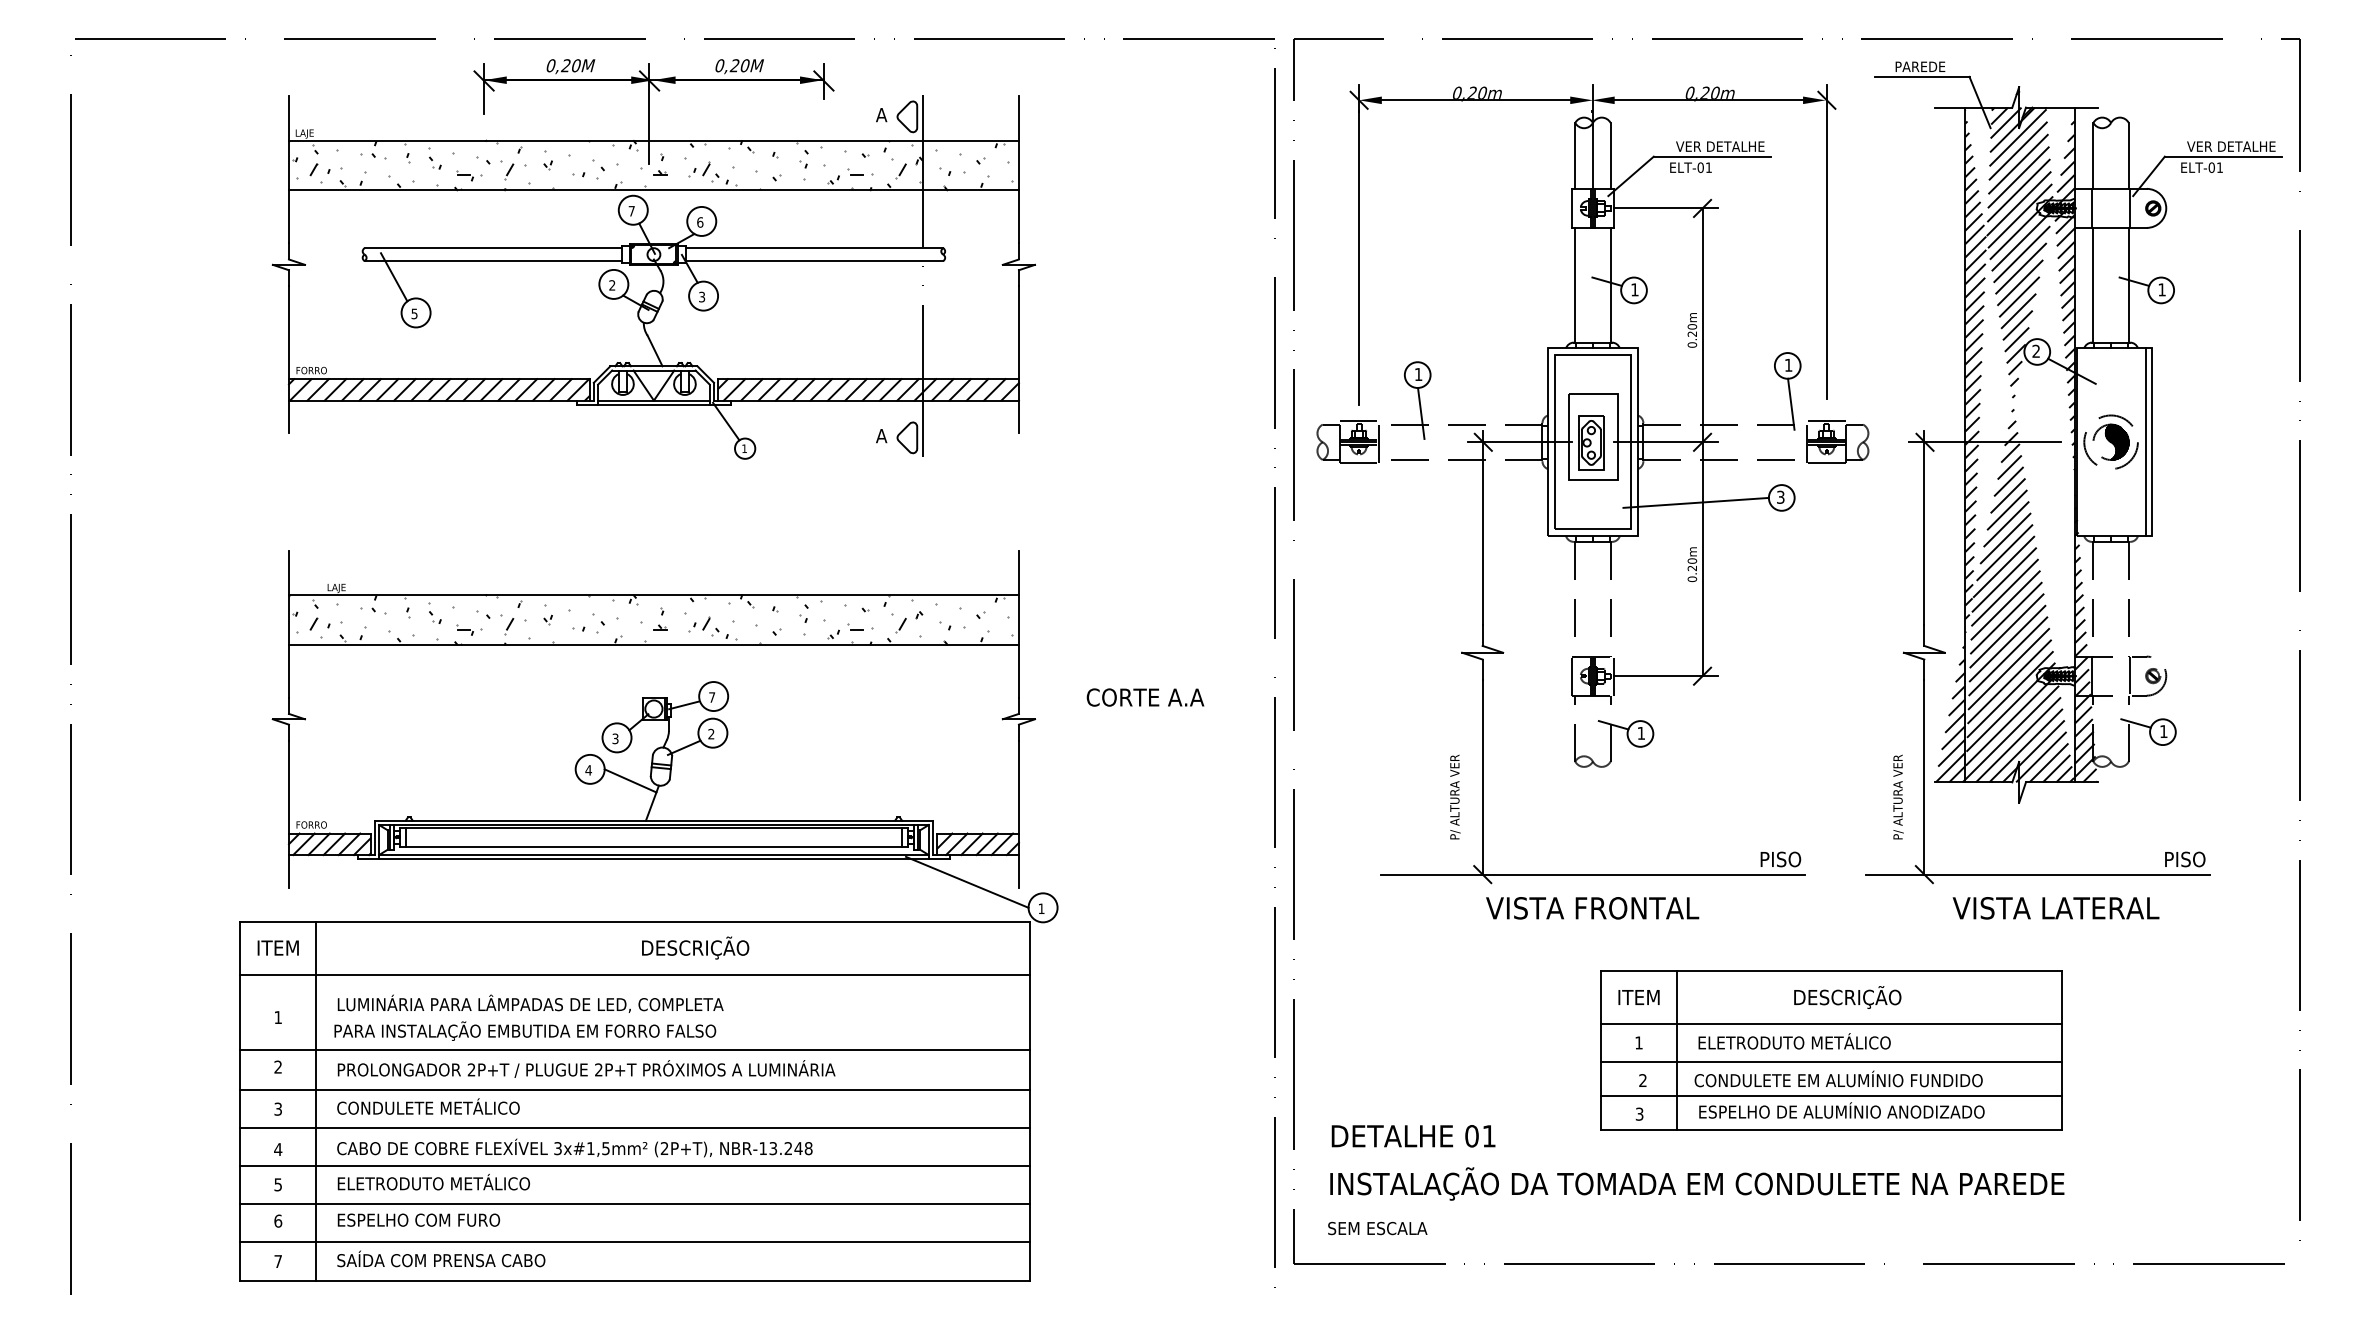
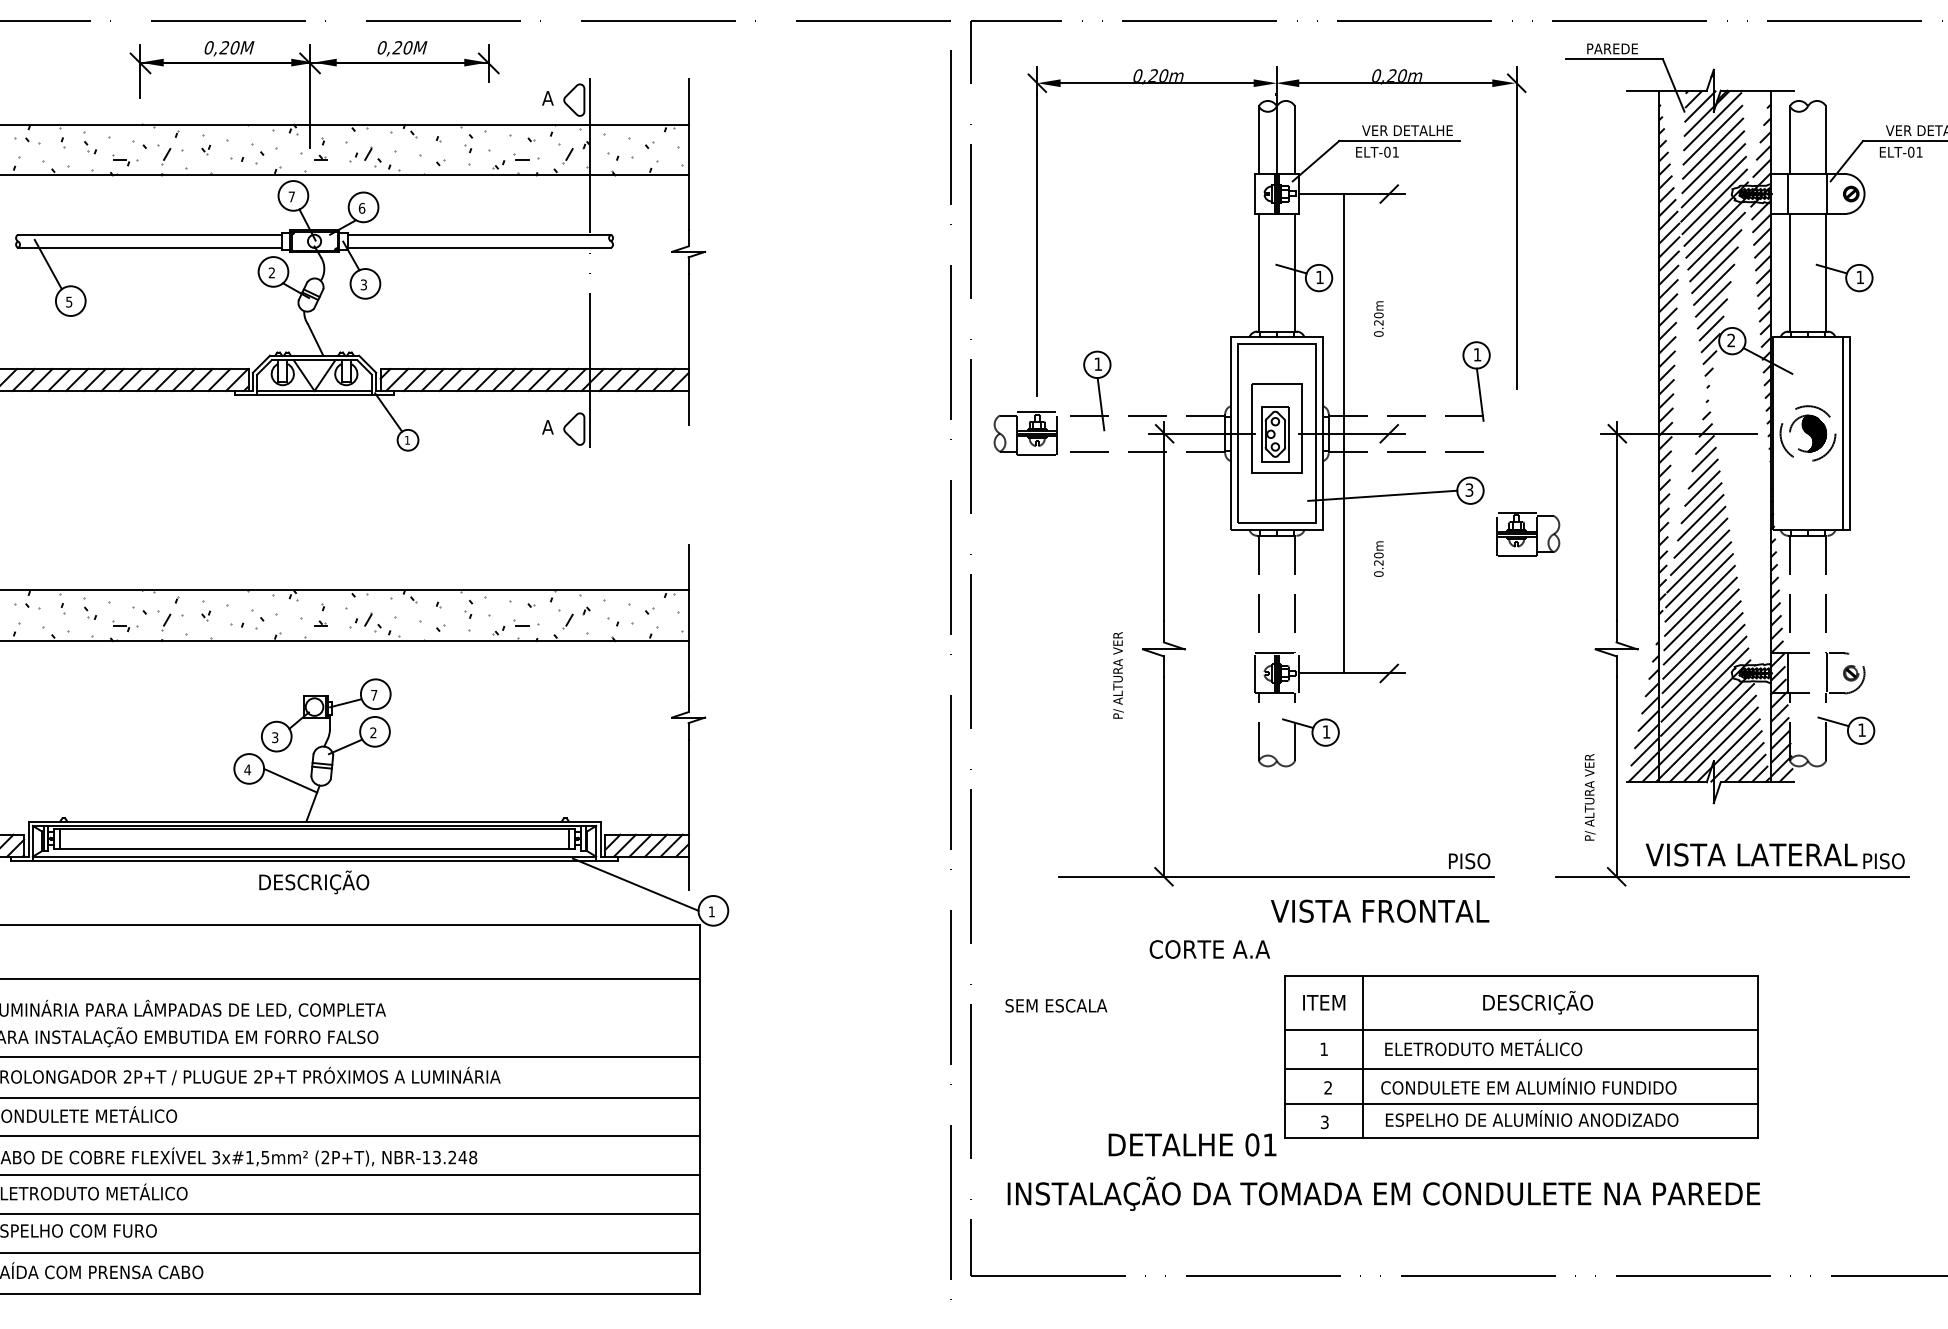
part: (1837, 441) -> (1527, 533), moved
line: (1703, 442) -> (1344, 433), moved
text: (1145, 697) -> (1209, 949), moved
text: (1455, 796) -> (1118, 674), moved
text: (1592, 908) -> (1380, 911), moved
text: (2055, 908) -> (1751, 855), moved
text: (695, 947) -> (314, 881), moved
text: (1413, 1136) -> (1192, 1145), moved
text: (1377, 1228) -> (1056, 1005), moved

